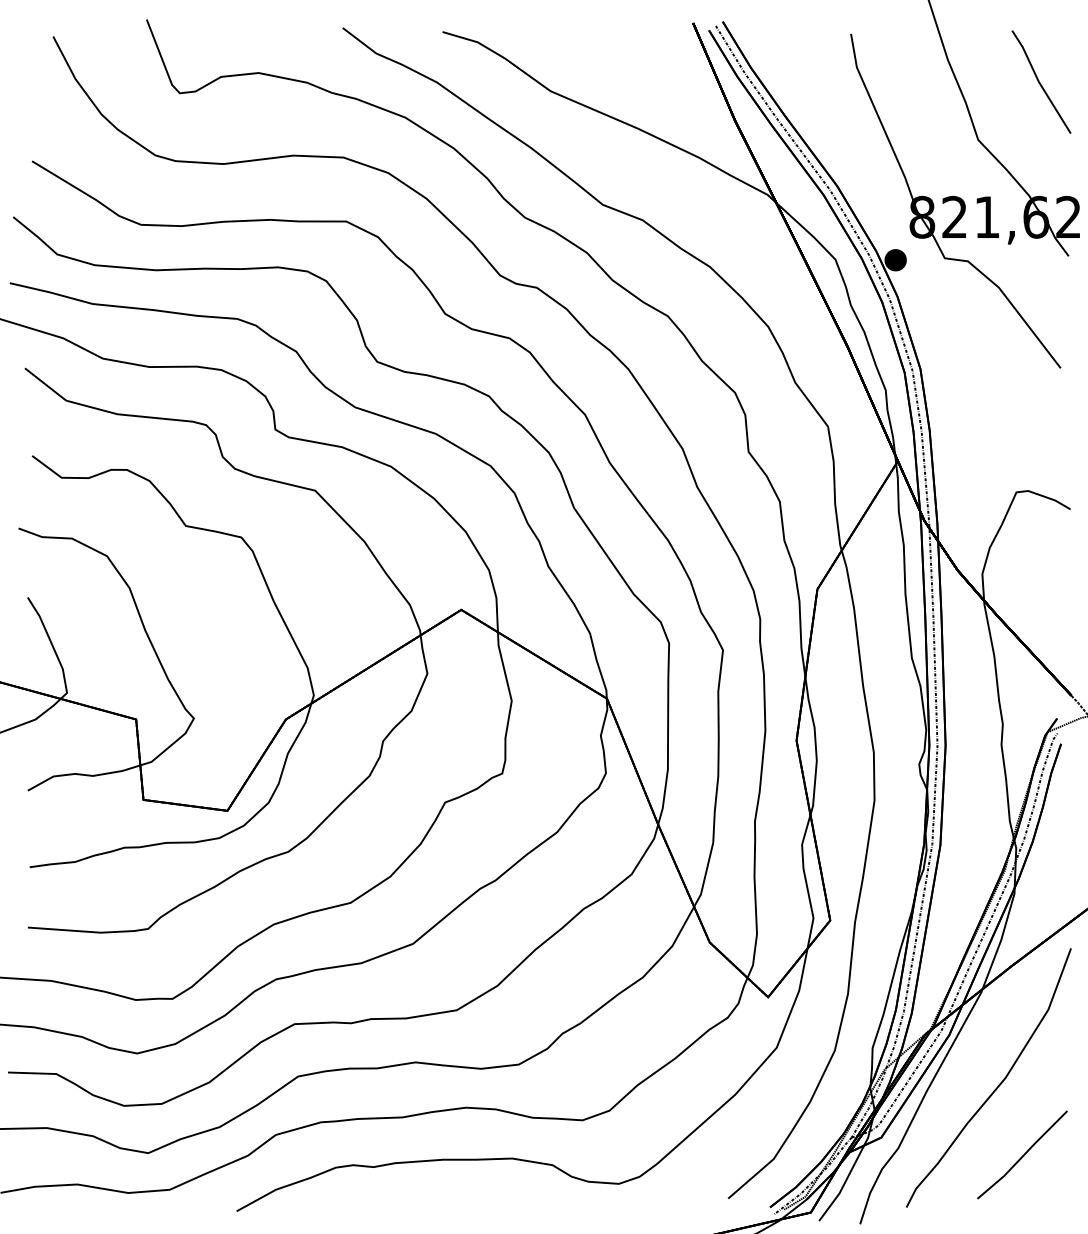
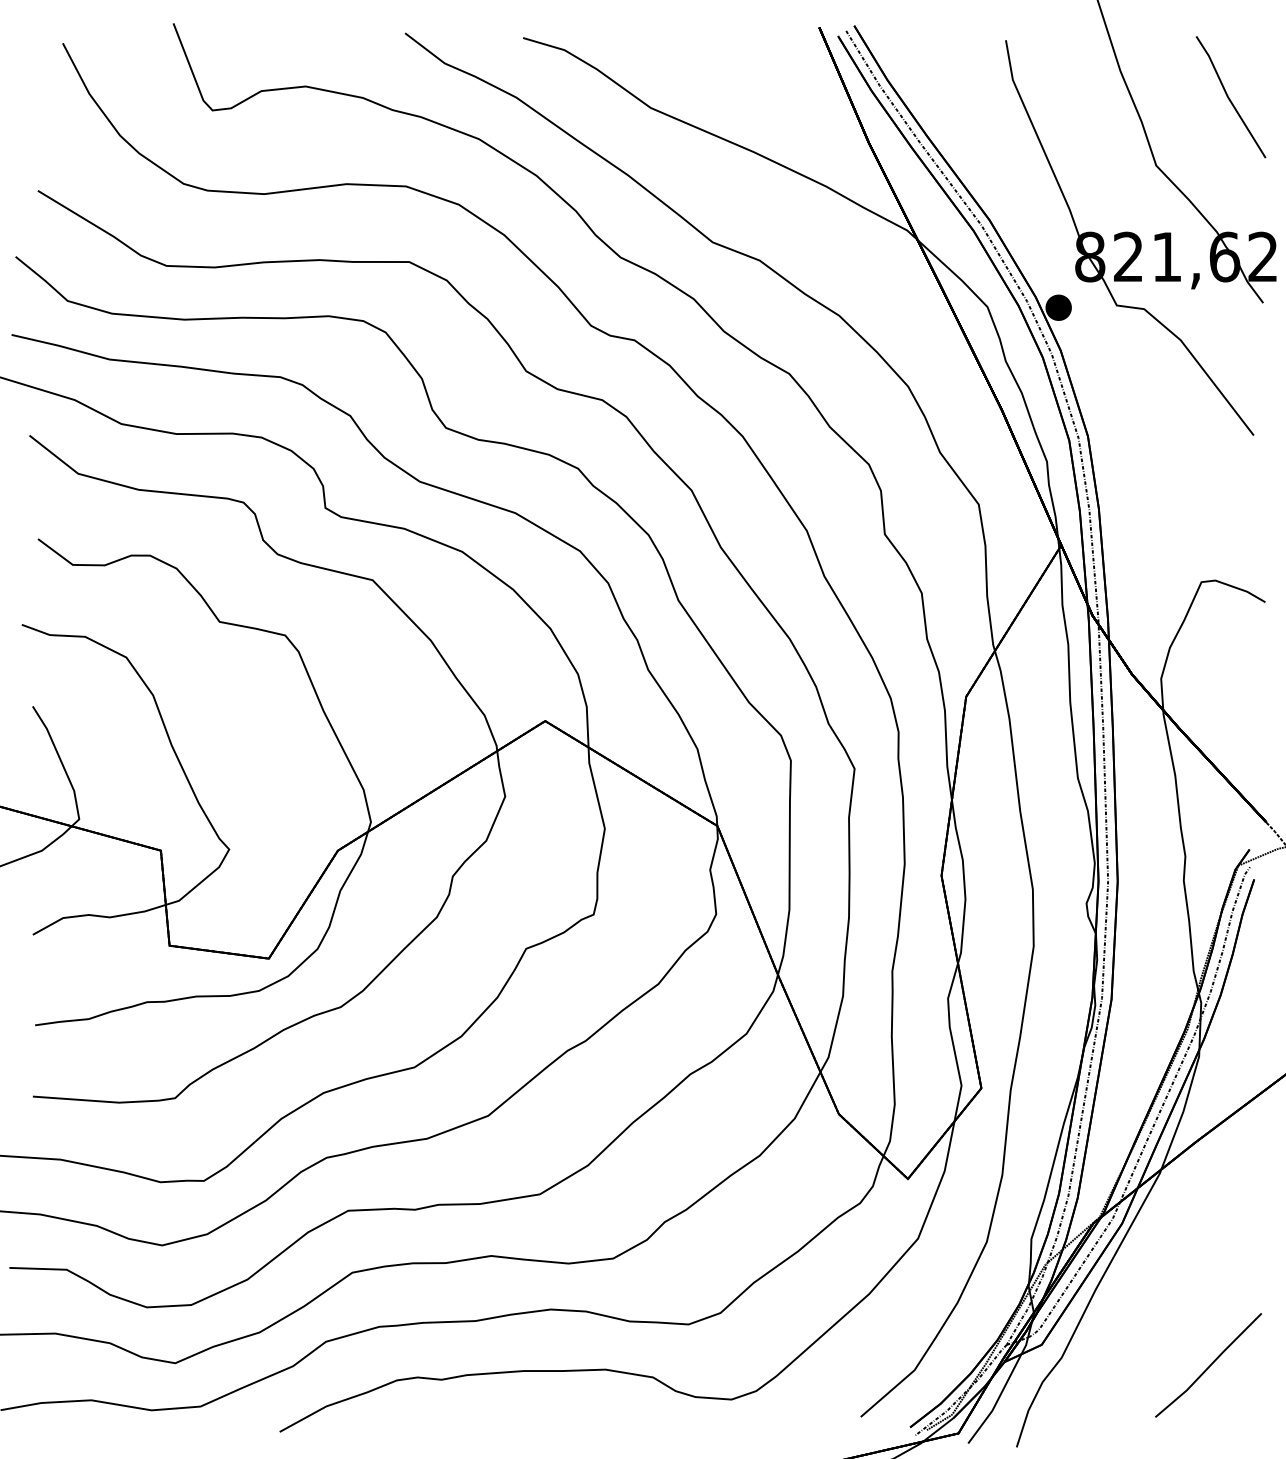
curve: (997, 1086) -> (1178, 1284), removed

